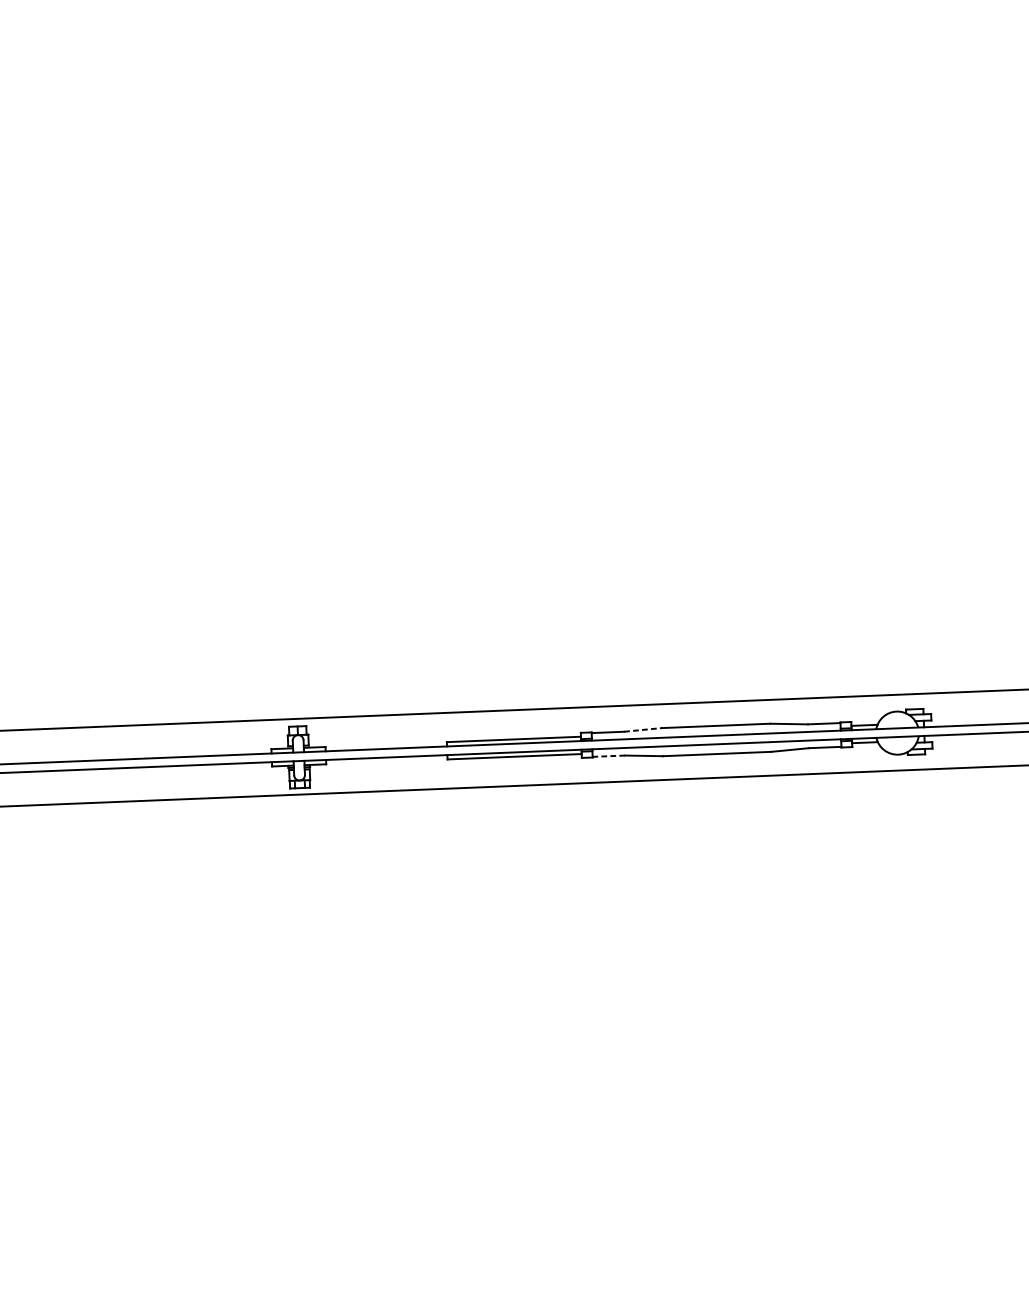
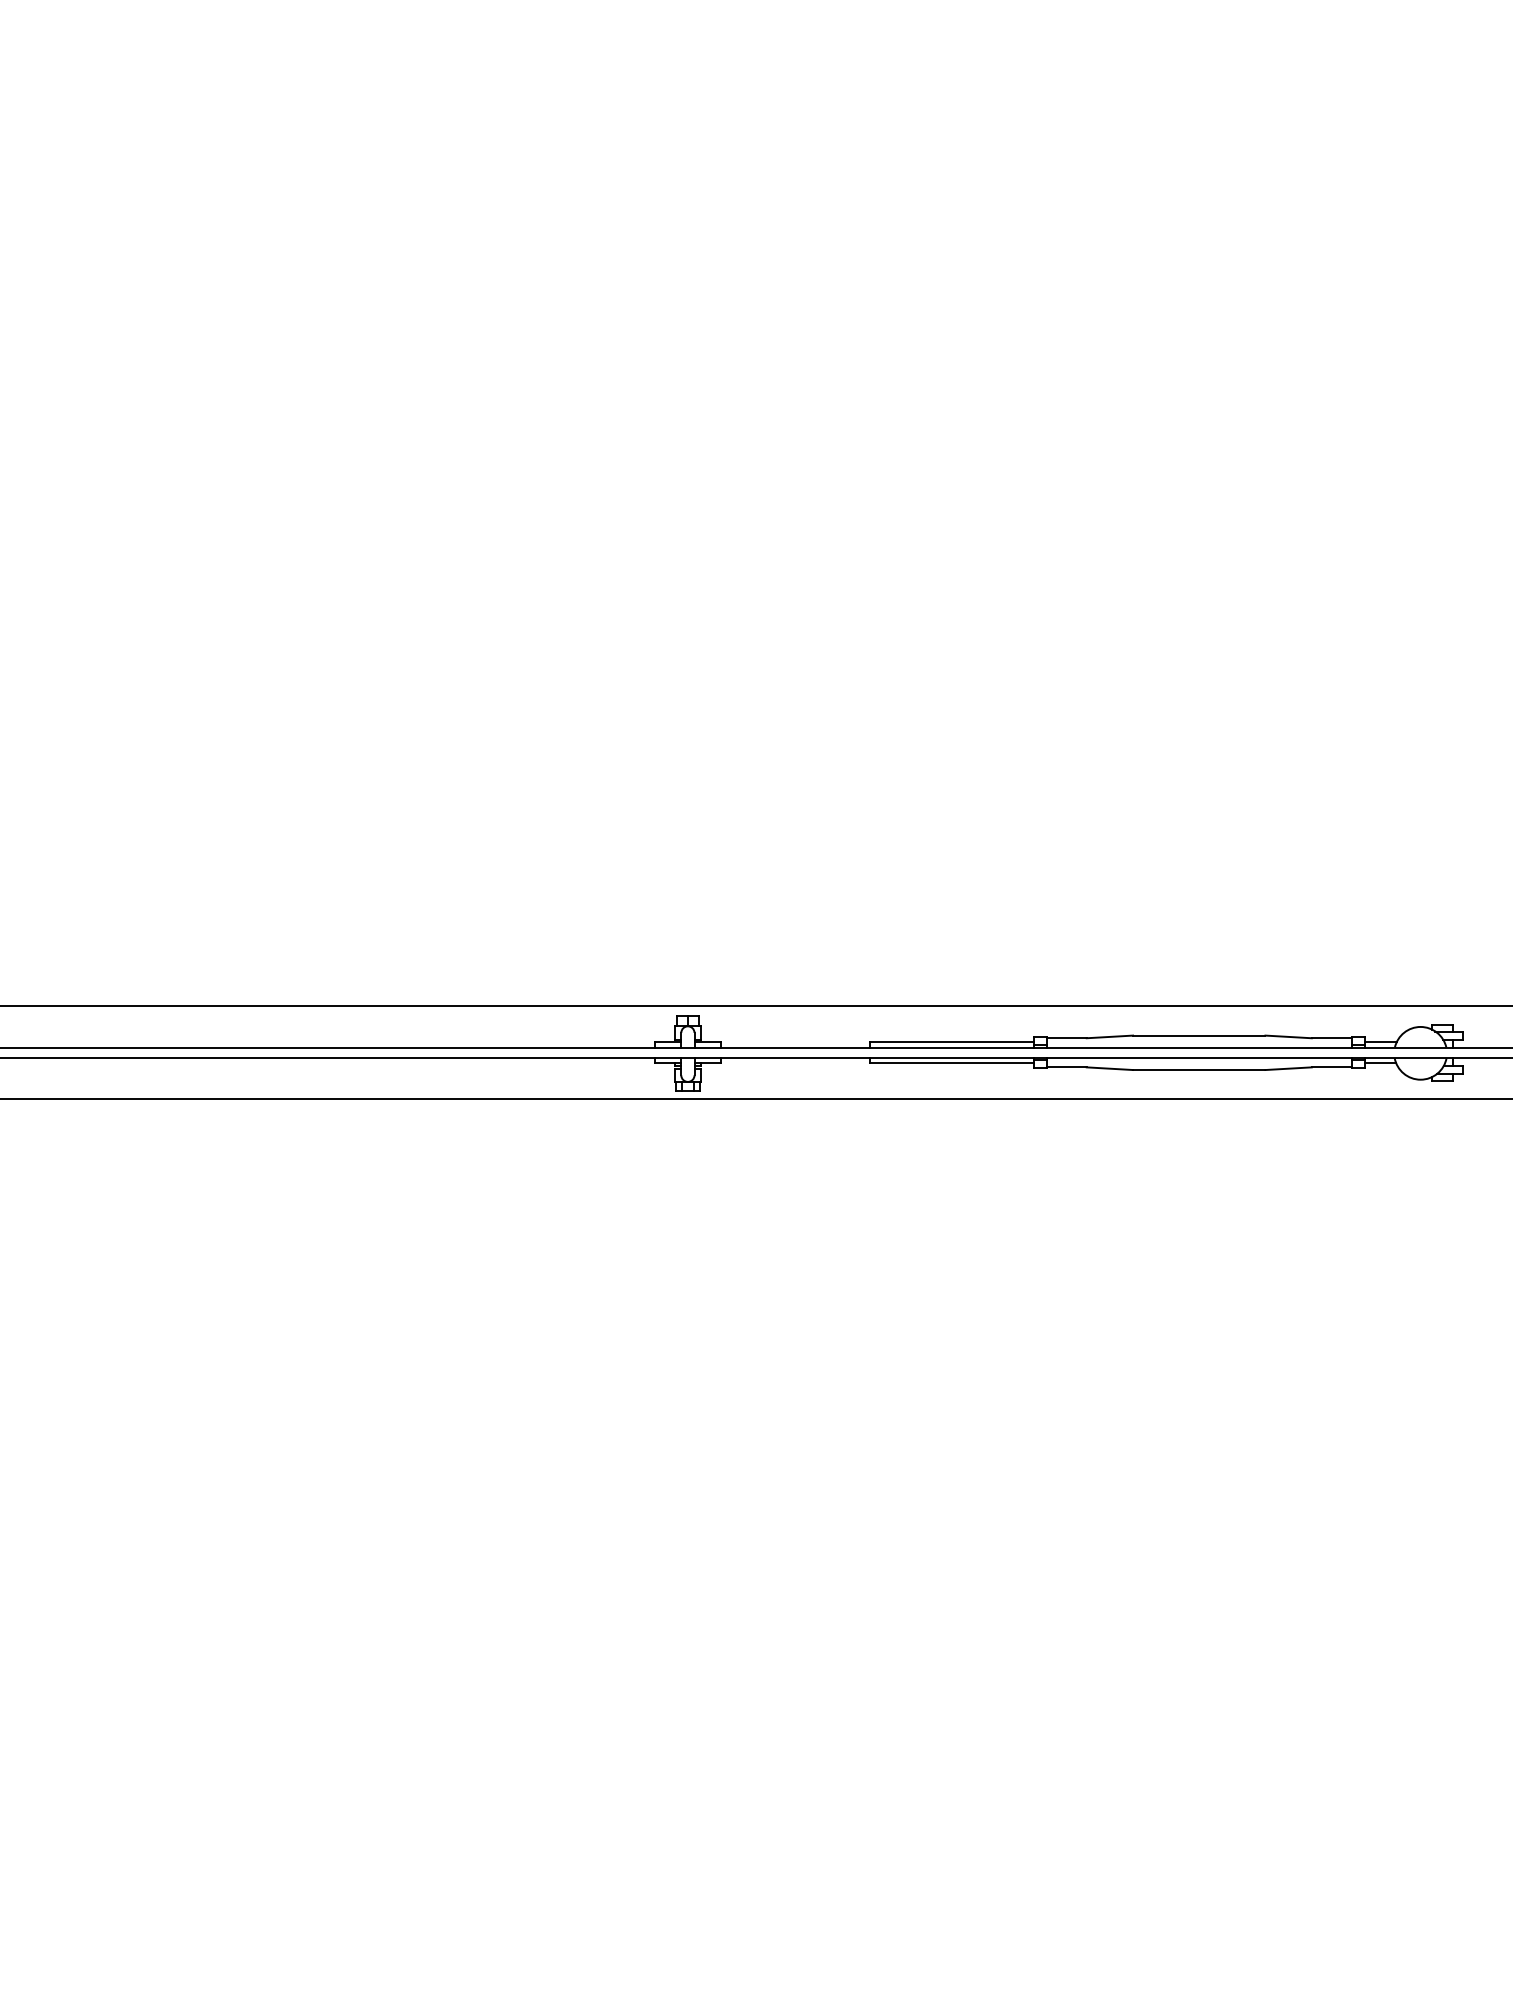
line: (643, 729) -> (1110, 1036), dashed -> solid
line: (608, 756) -> (1066, 1067), dashed -> solid

